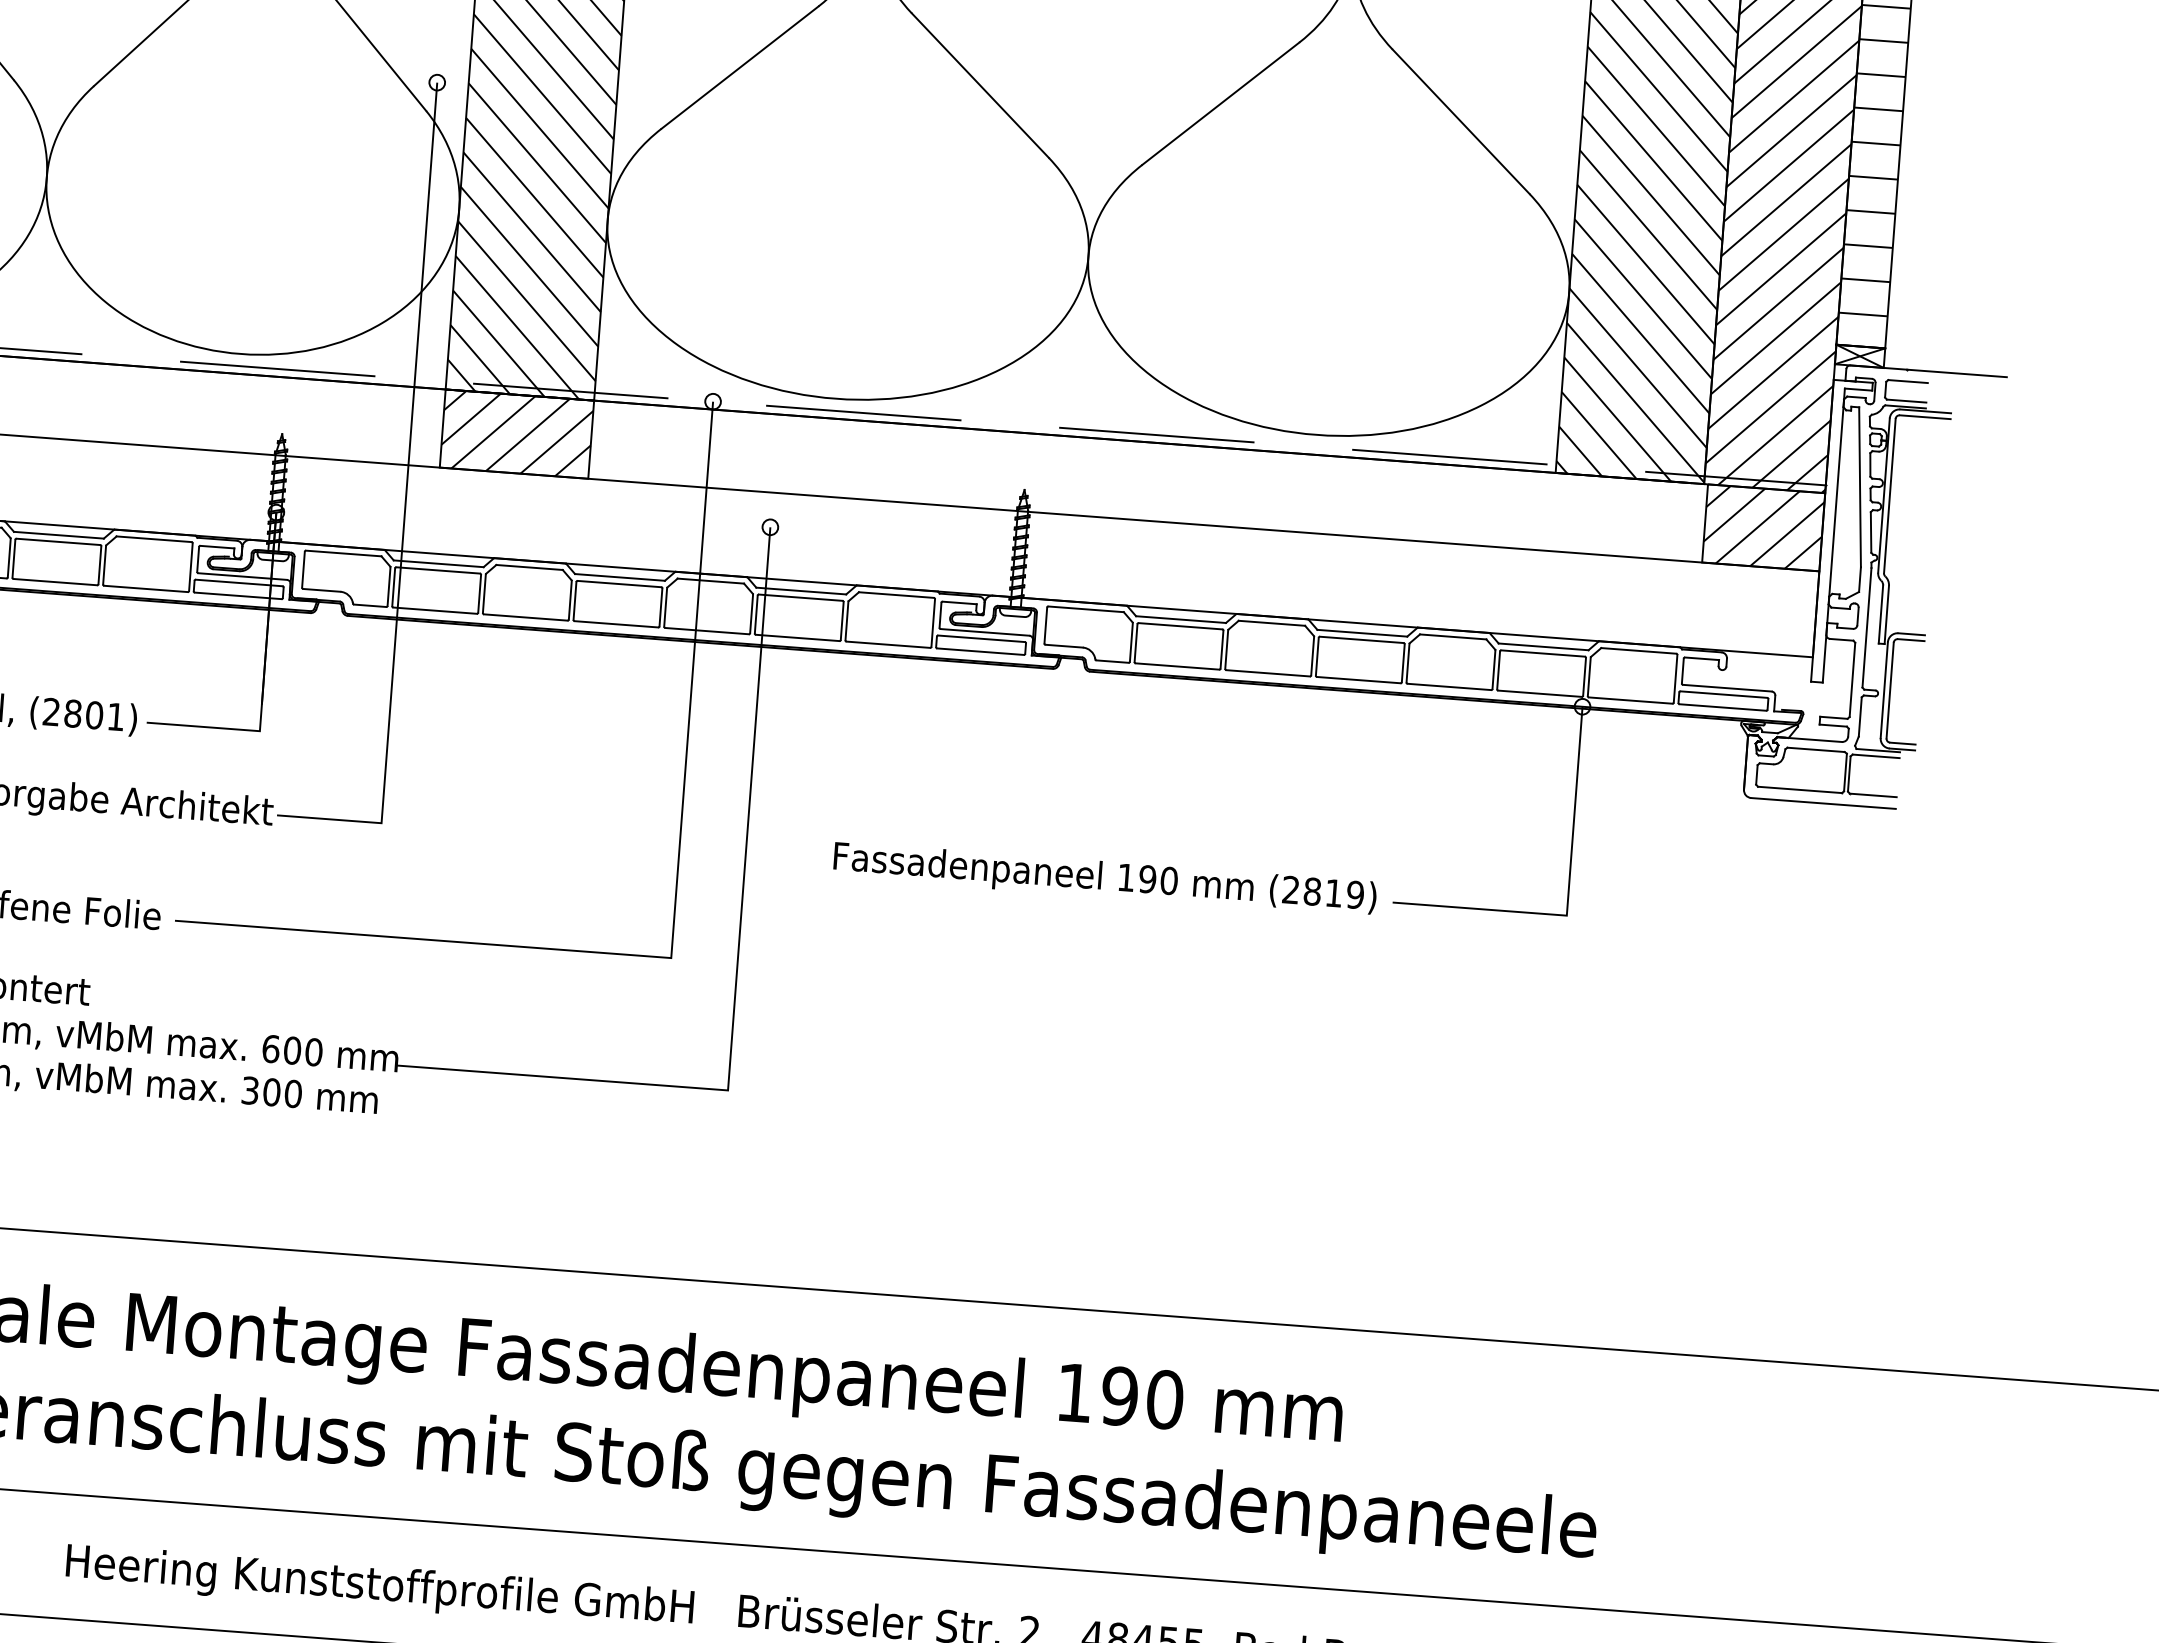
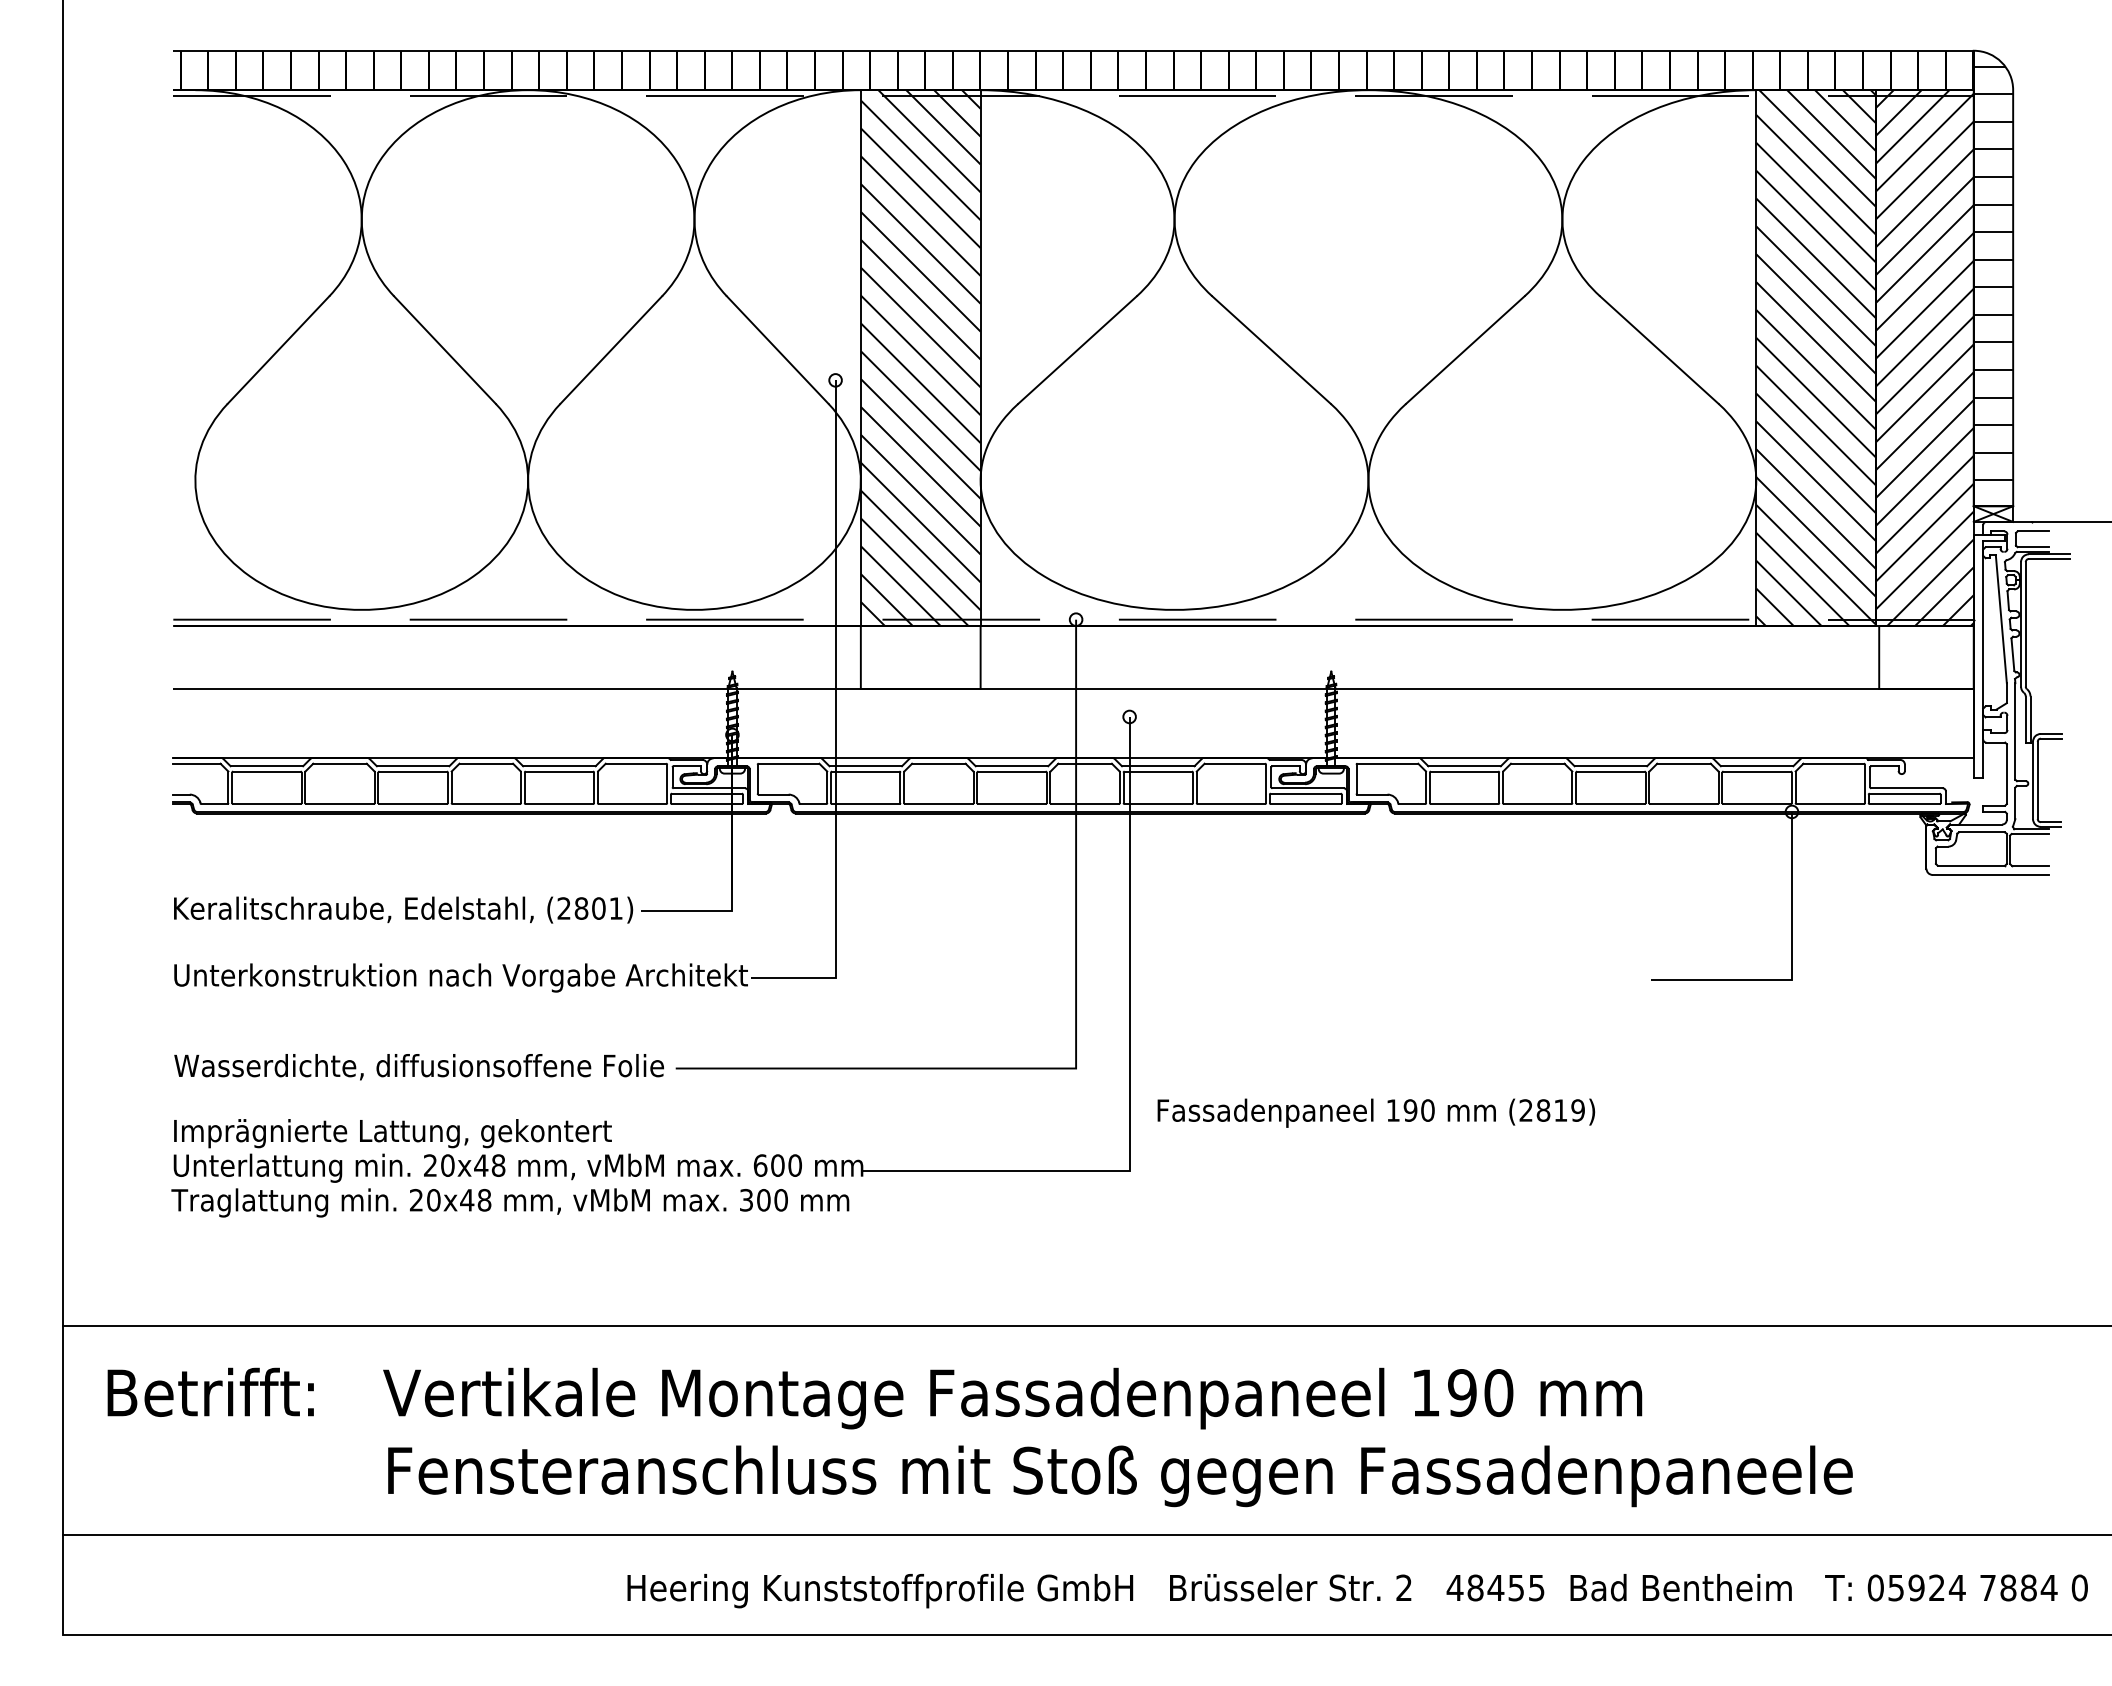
hatch: (516, 434) -> (920, 657), removed
hatch: (1763, 527) -> (1926, 657), removed
text: (1105, 878) -> (1376, 1112), moved

